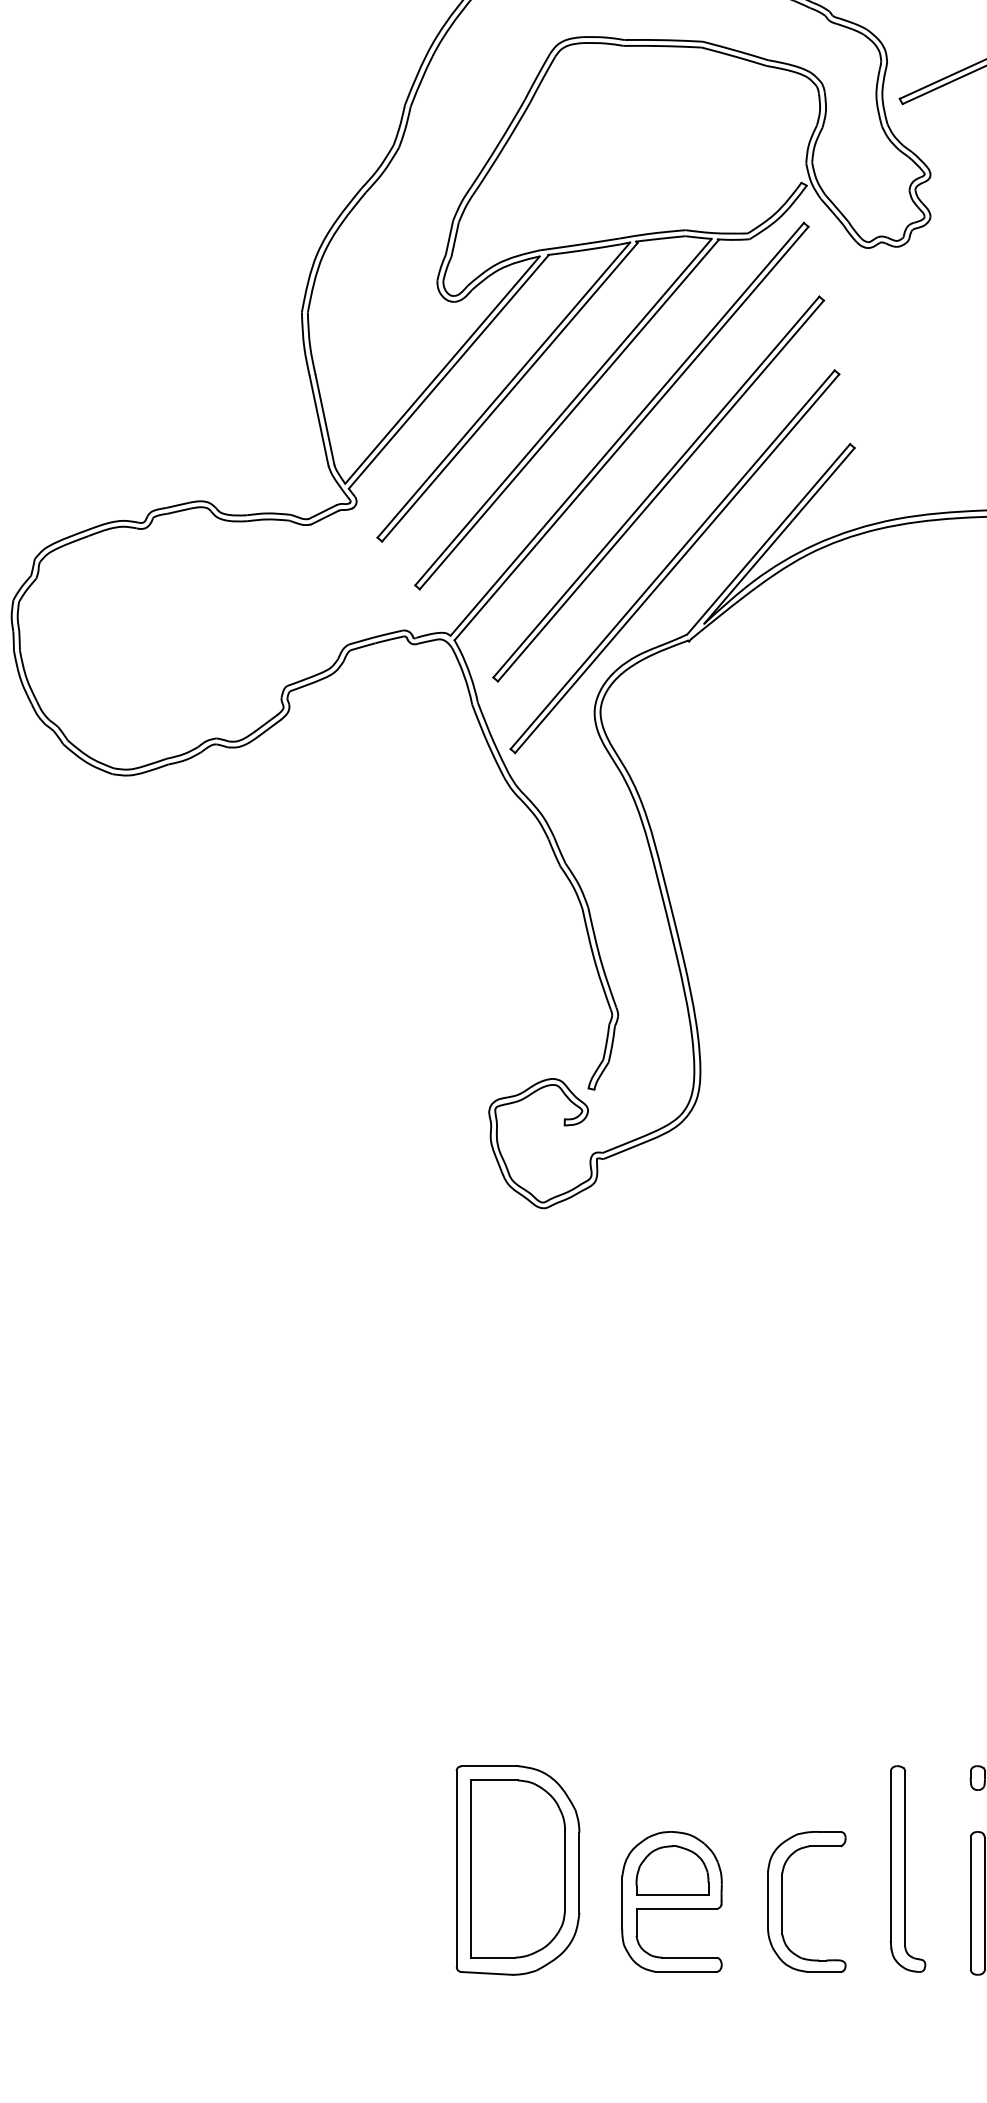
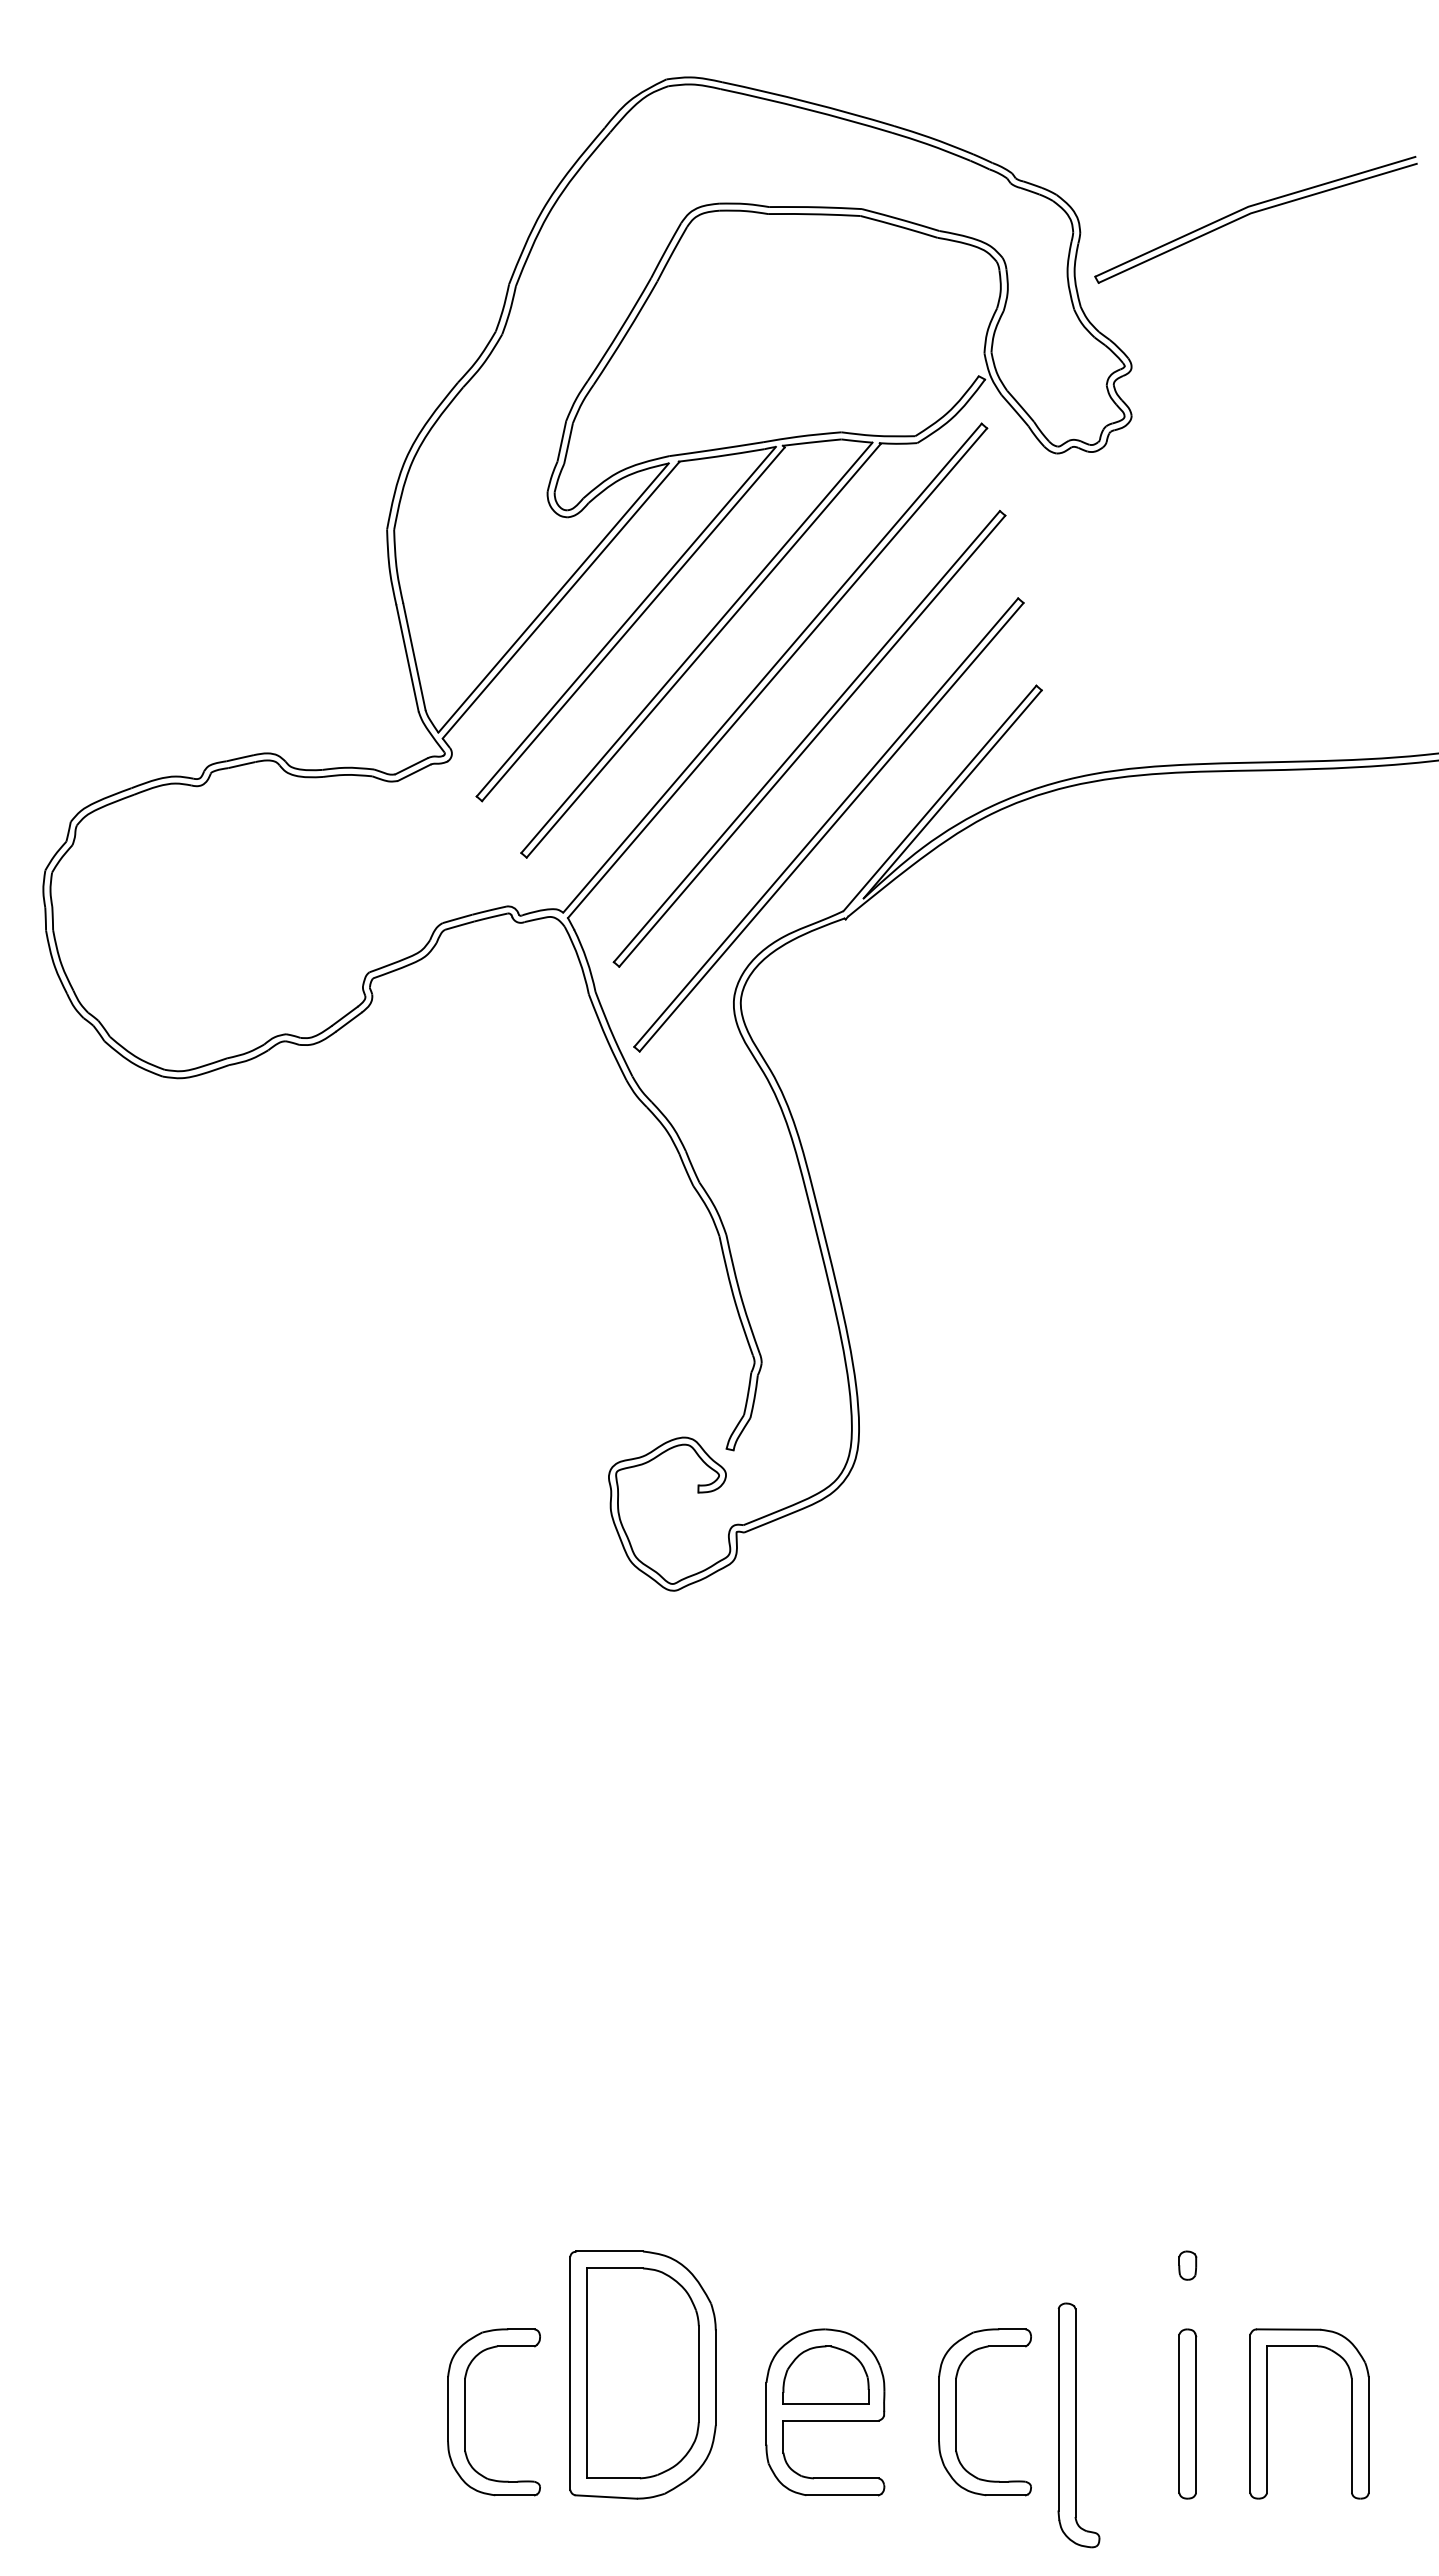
part: (907, 1869) -> (1078, 2425), moved
part: (368, 1902) -> (465, 2412), added

